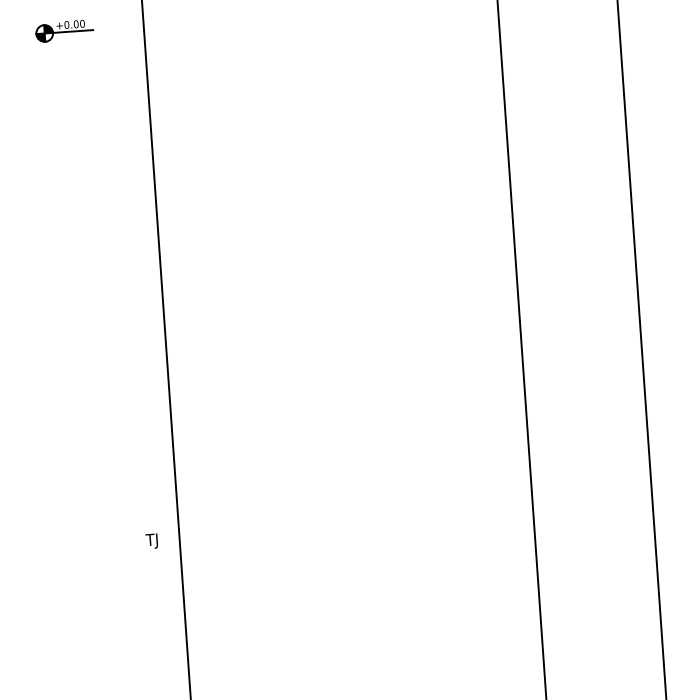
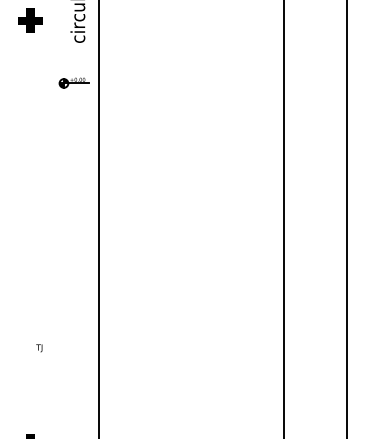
part: (62, 30) -> (73, 82), moved
text: (152, 541) -> (39, 348), moved

